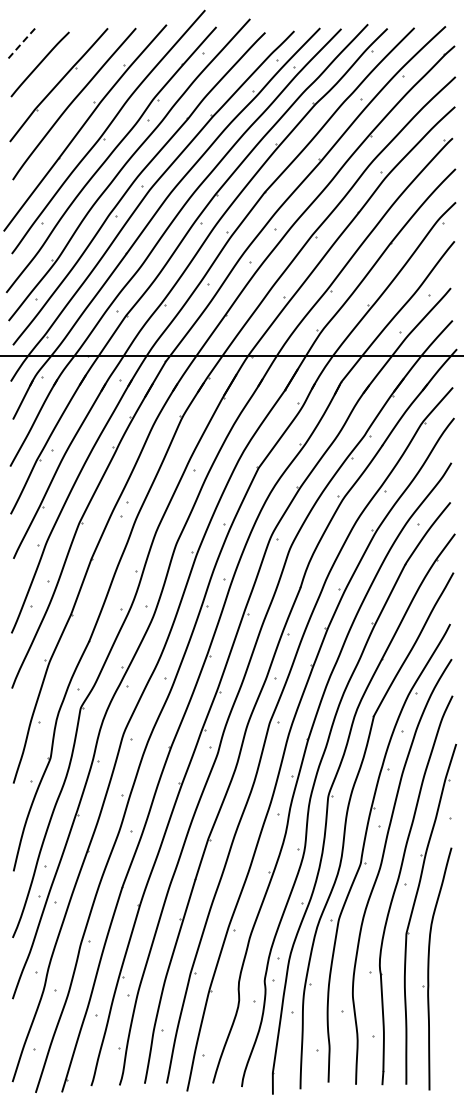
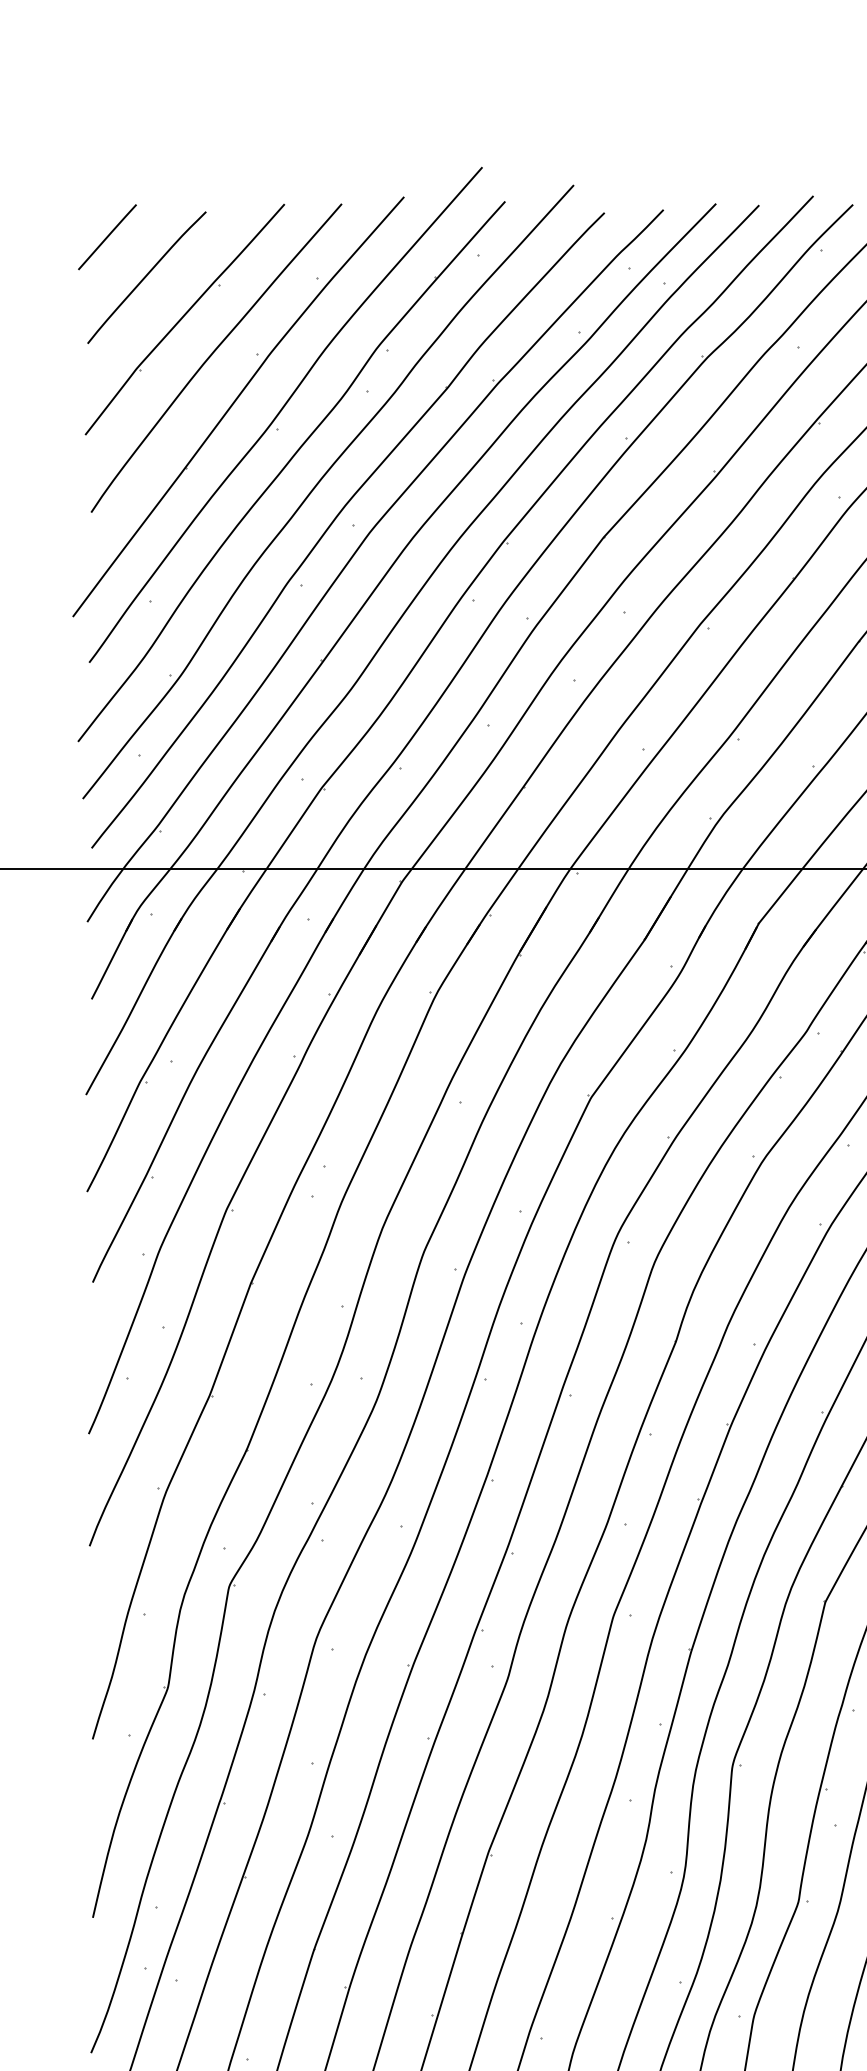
line: (21, 43) -> (108, 234), dashed -> solid

